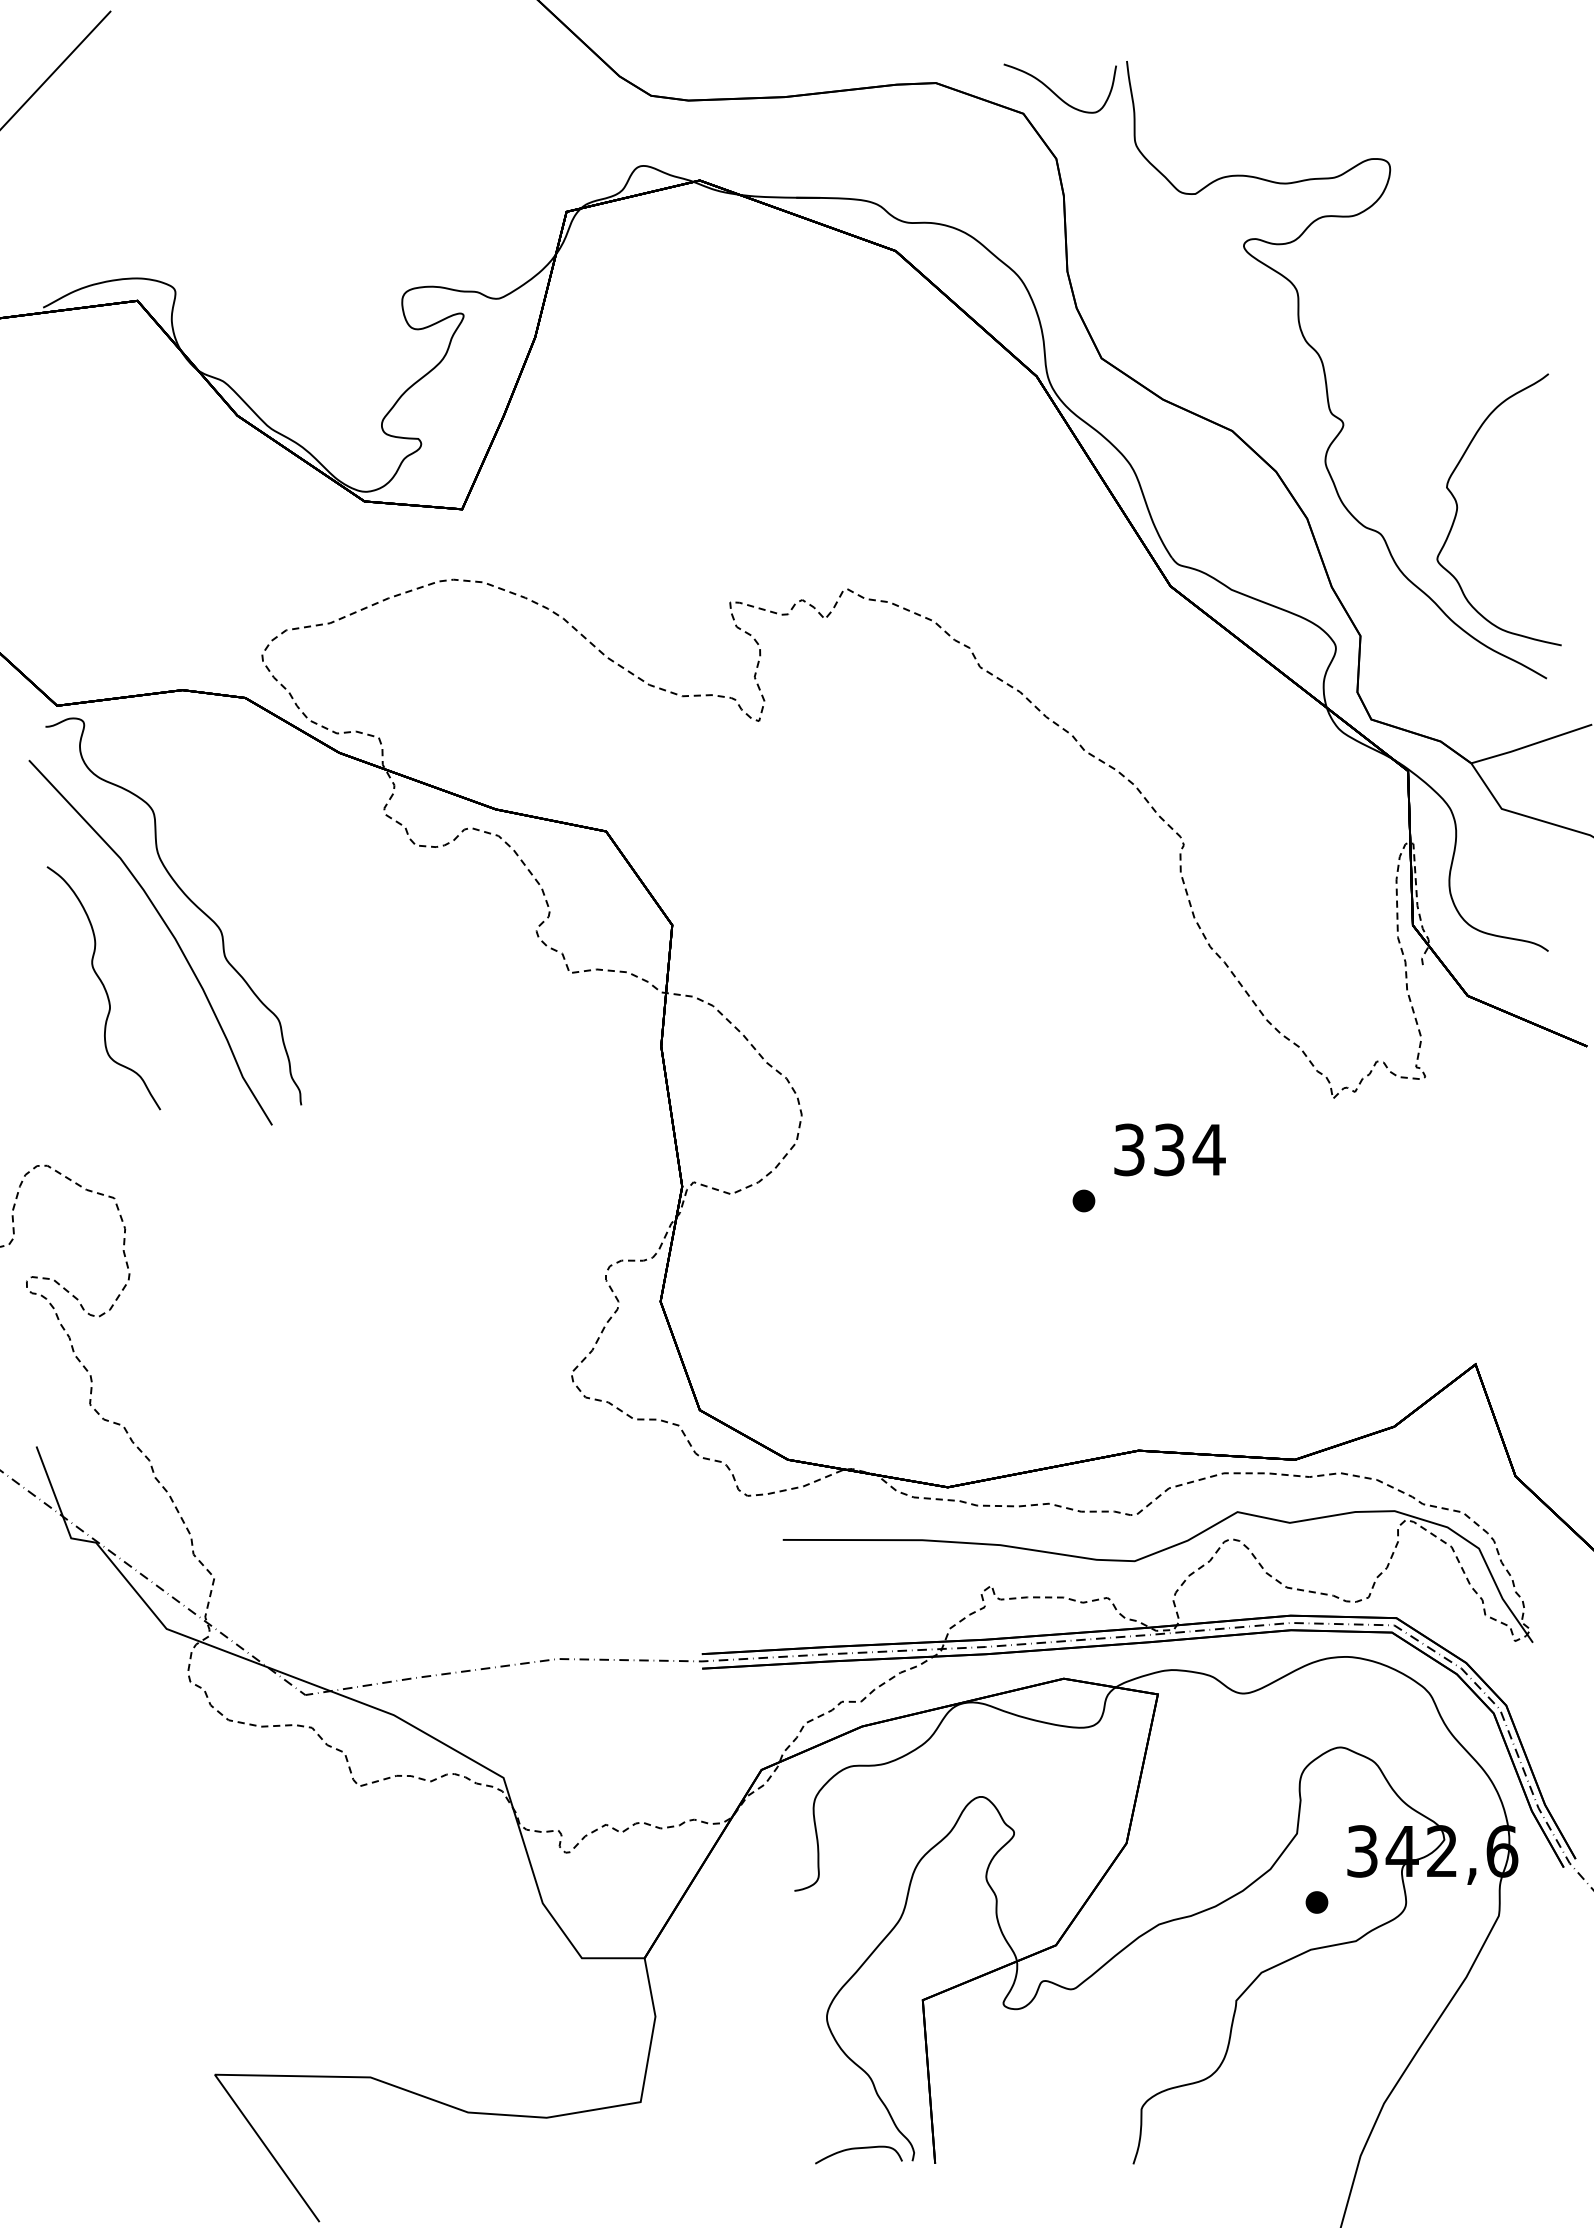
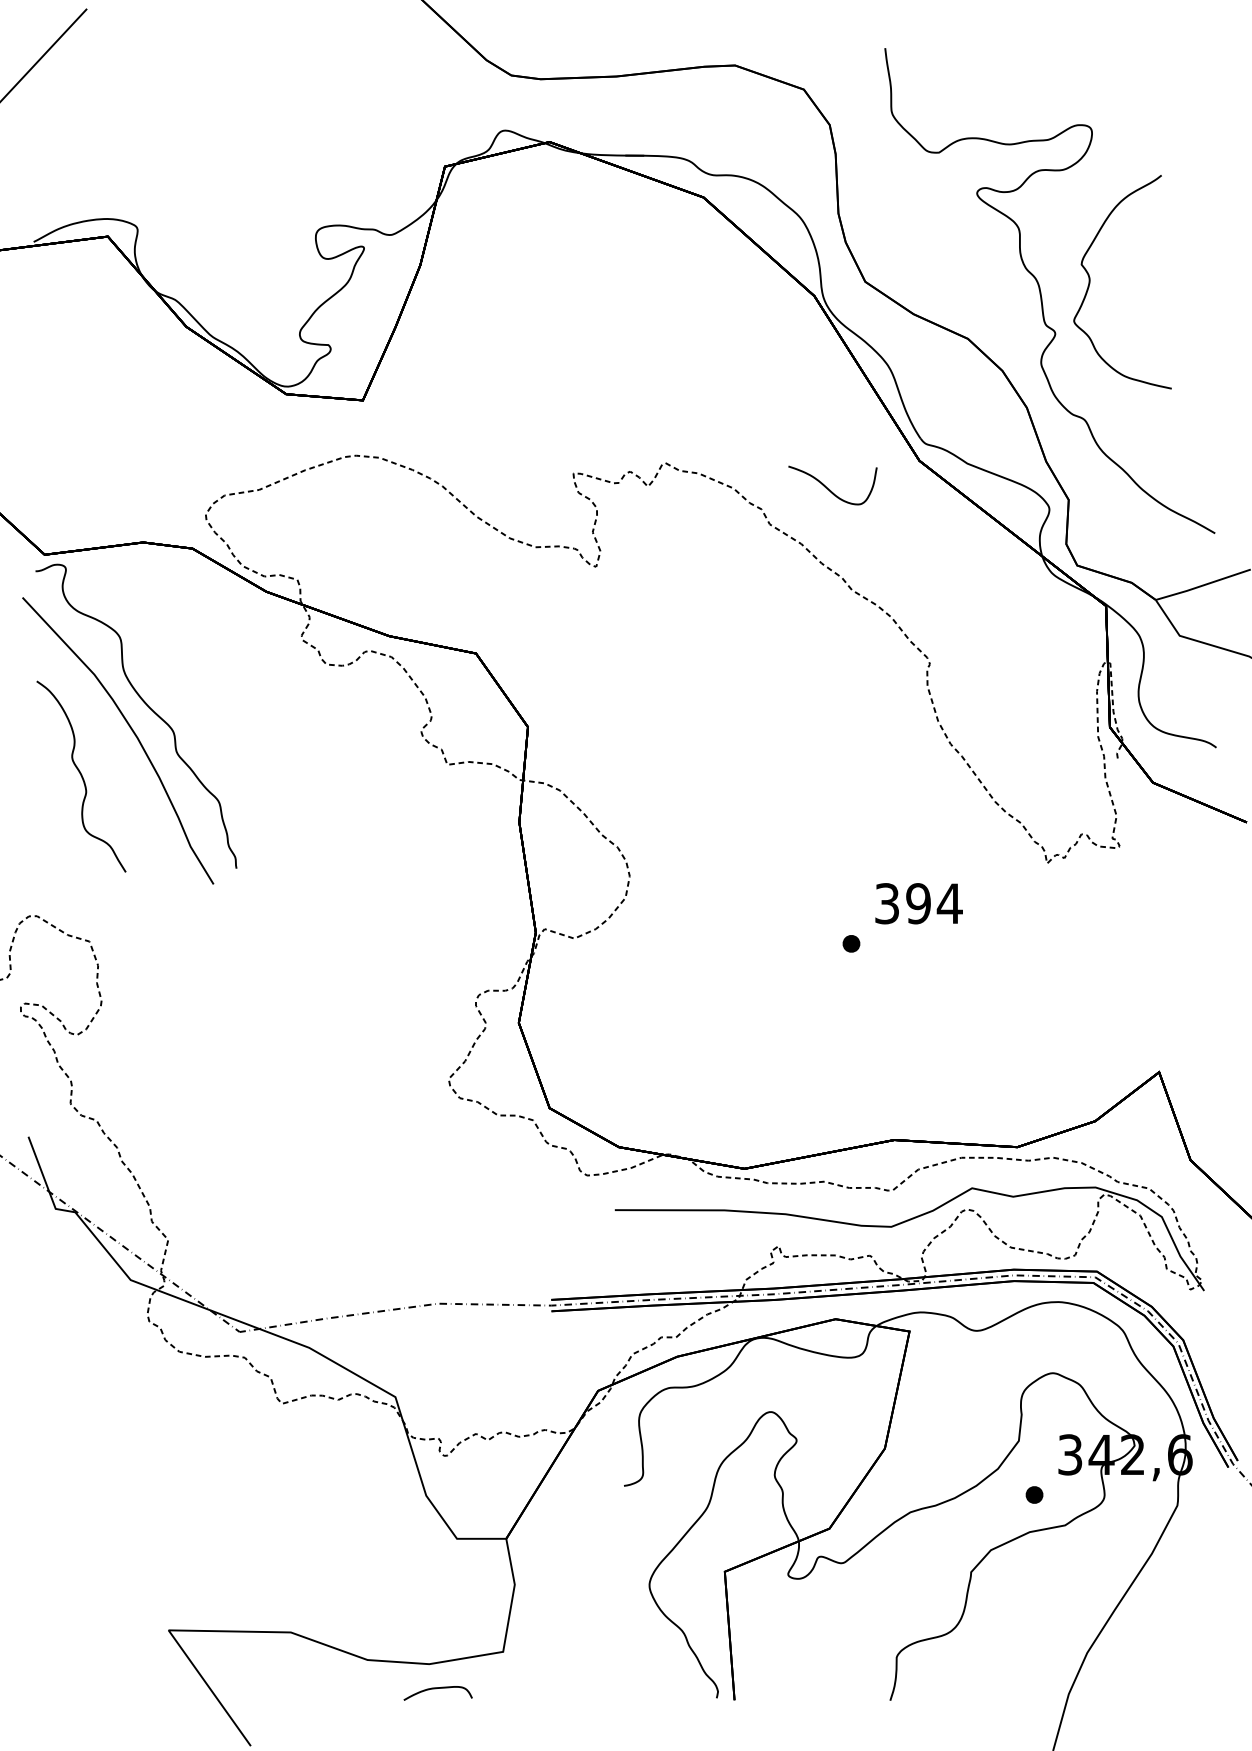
curve: (1057, 94) -> (830, 490), moved
curve: (1458, 507) -> (1090, 280), moved
text: (1168, 1149) -> (917, 903), 334 -> 394
curve: (858, 2149) -> (437, 1689), moved

